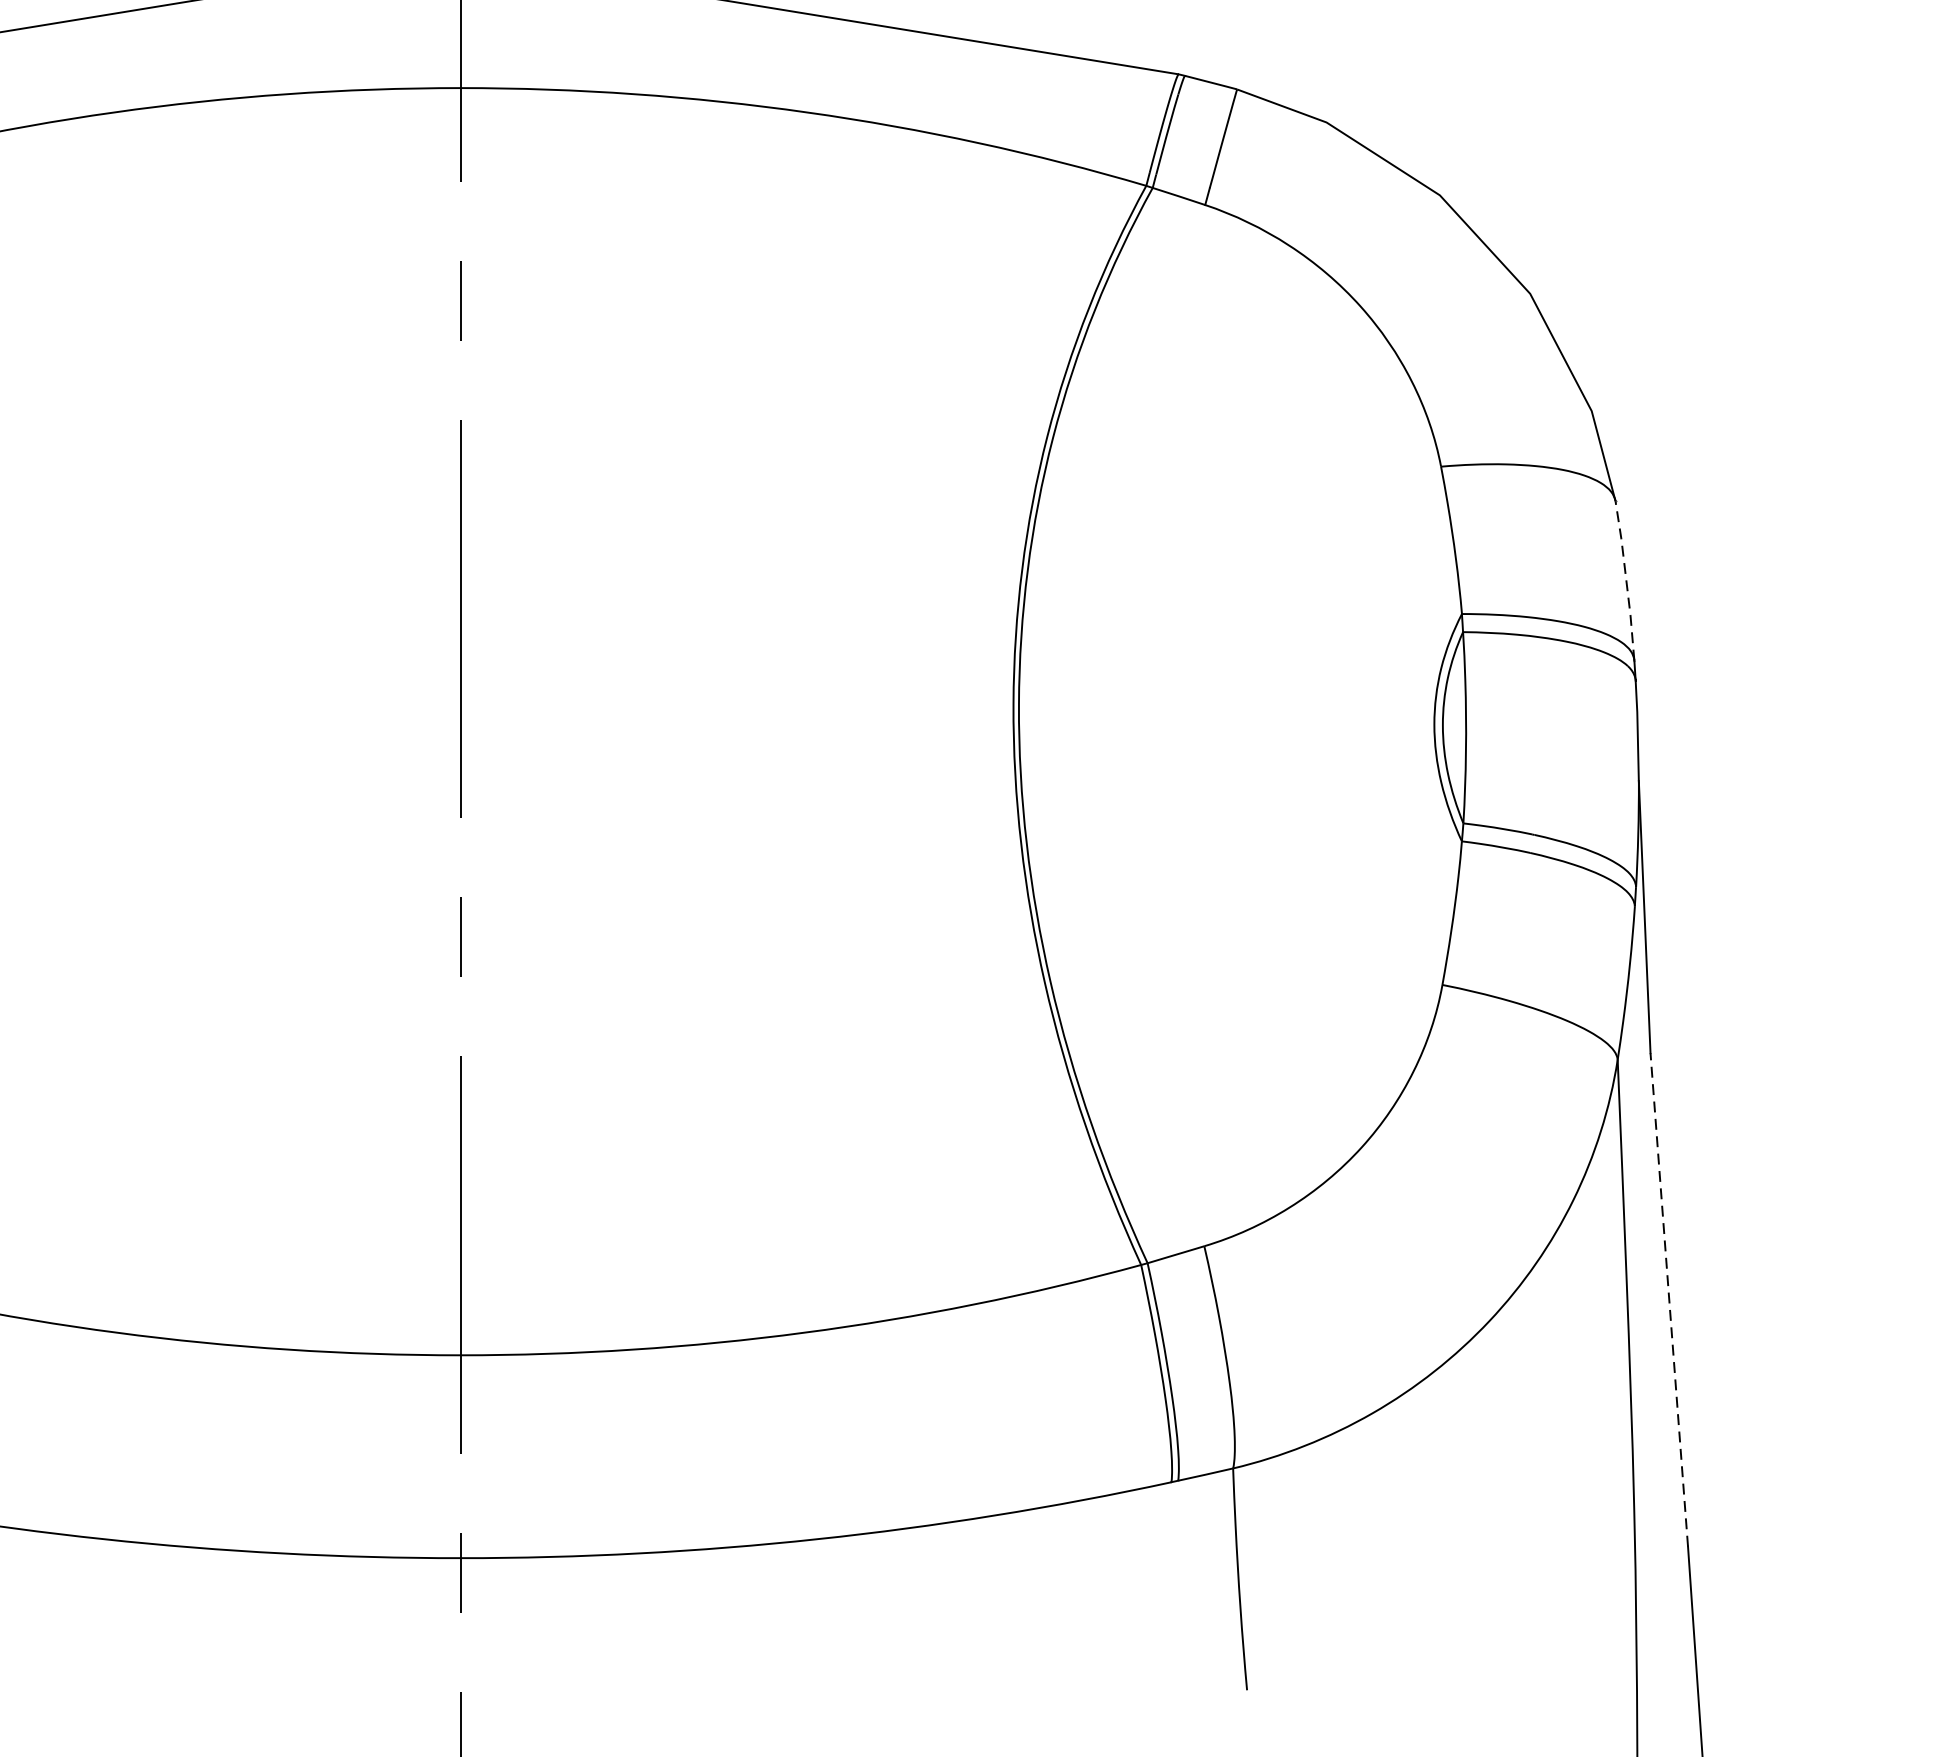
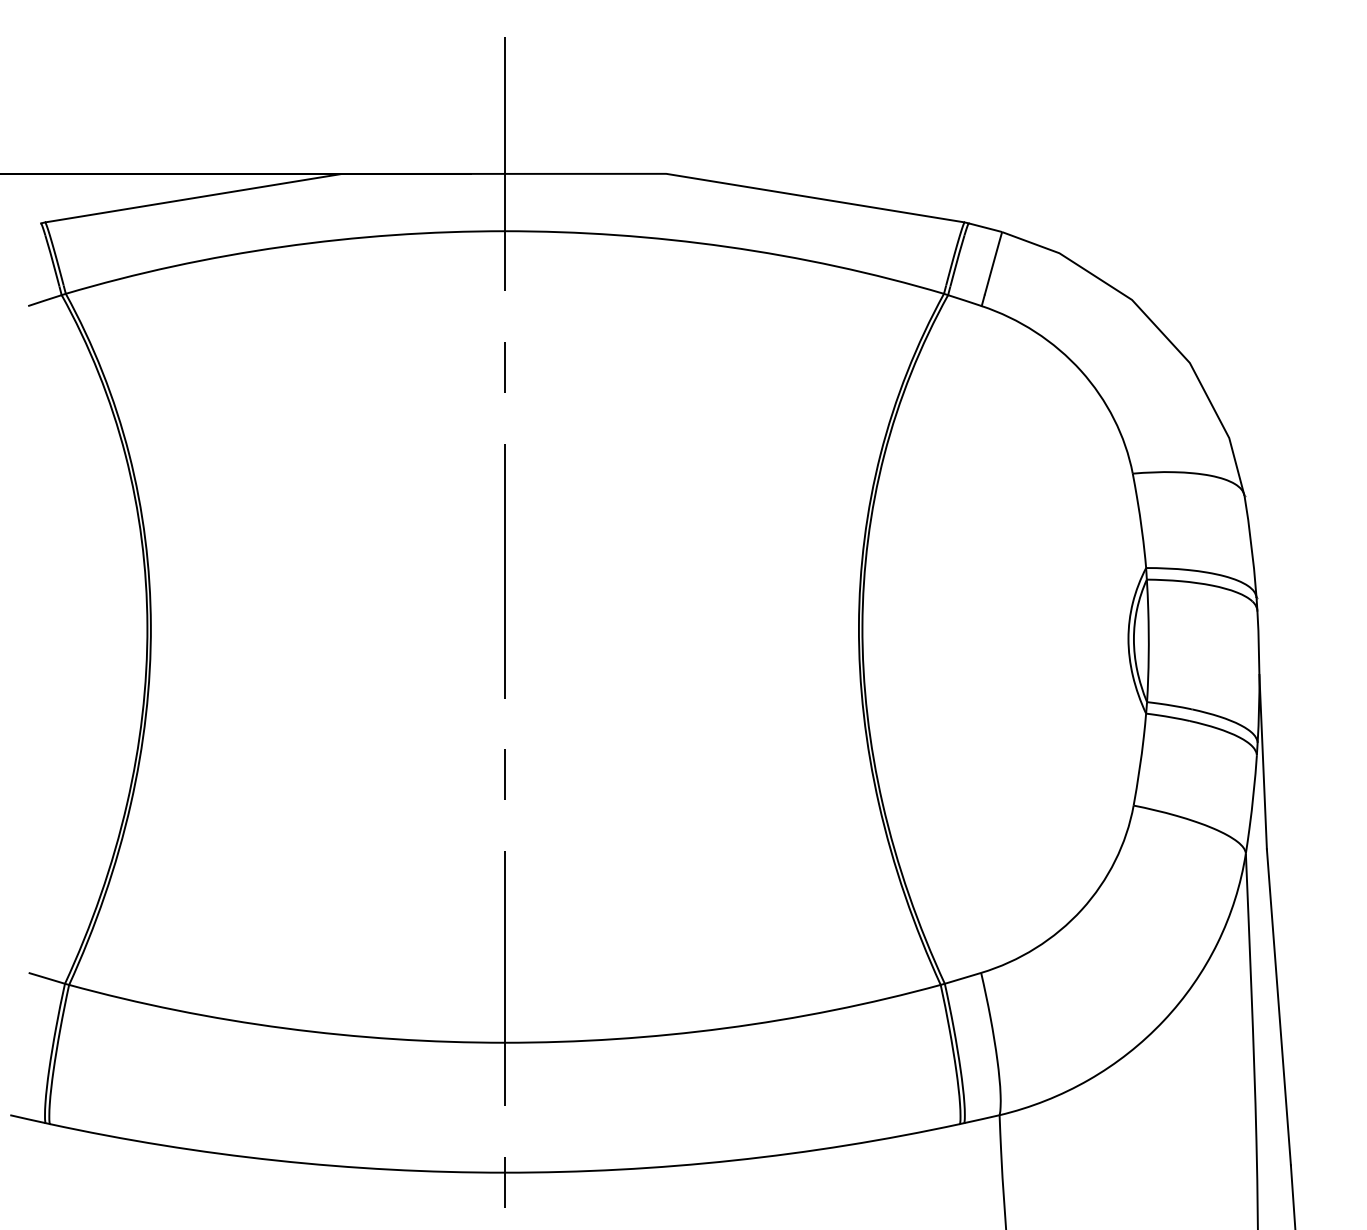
line: (1626, 580) -> (1251, 546), dashed -> solid
line: (1668, 1298) -> (1278, 1006), dashed -> solid

